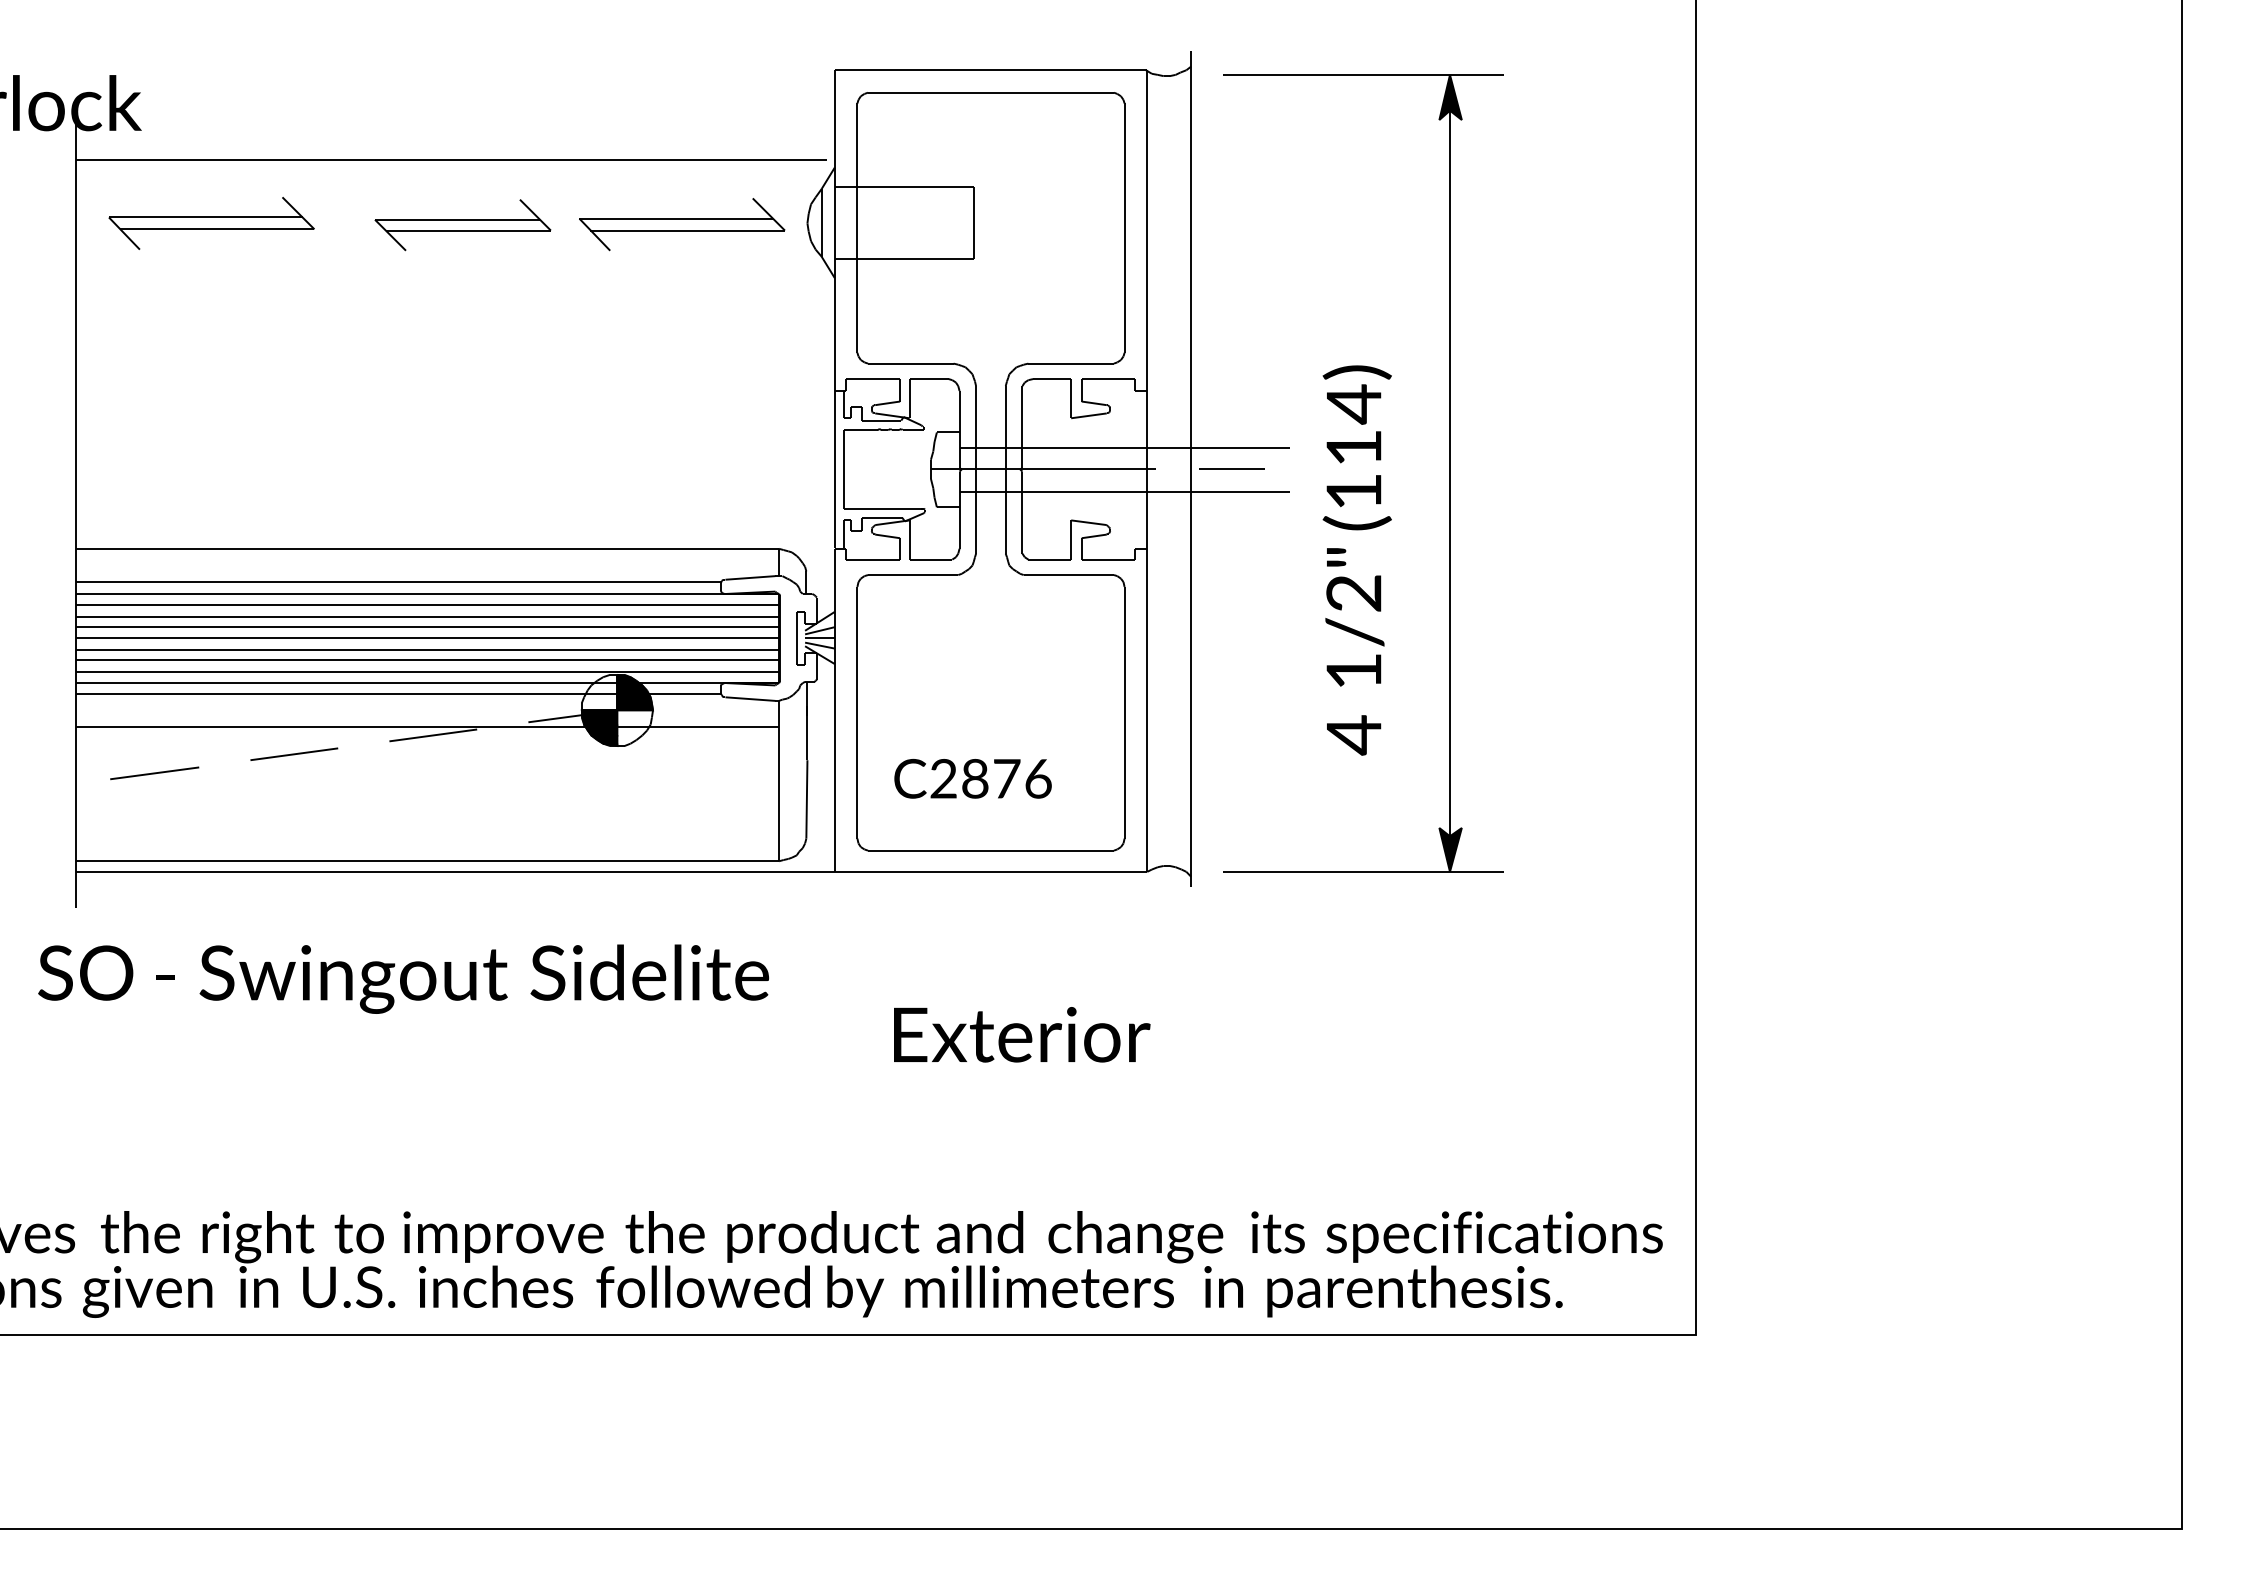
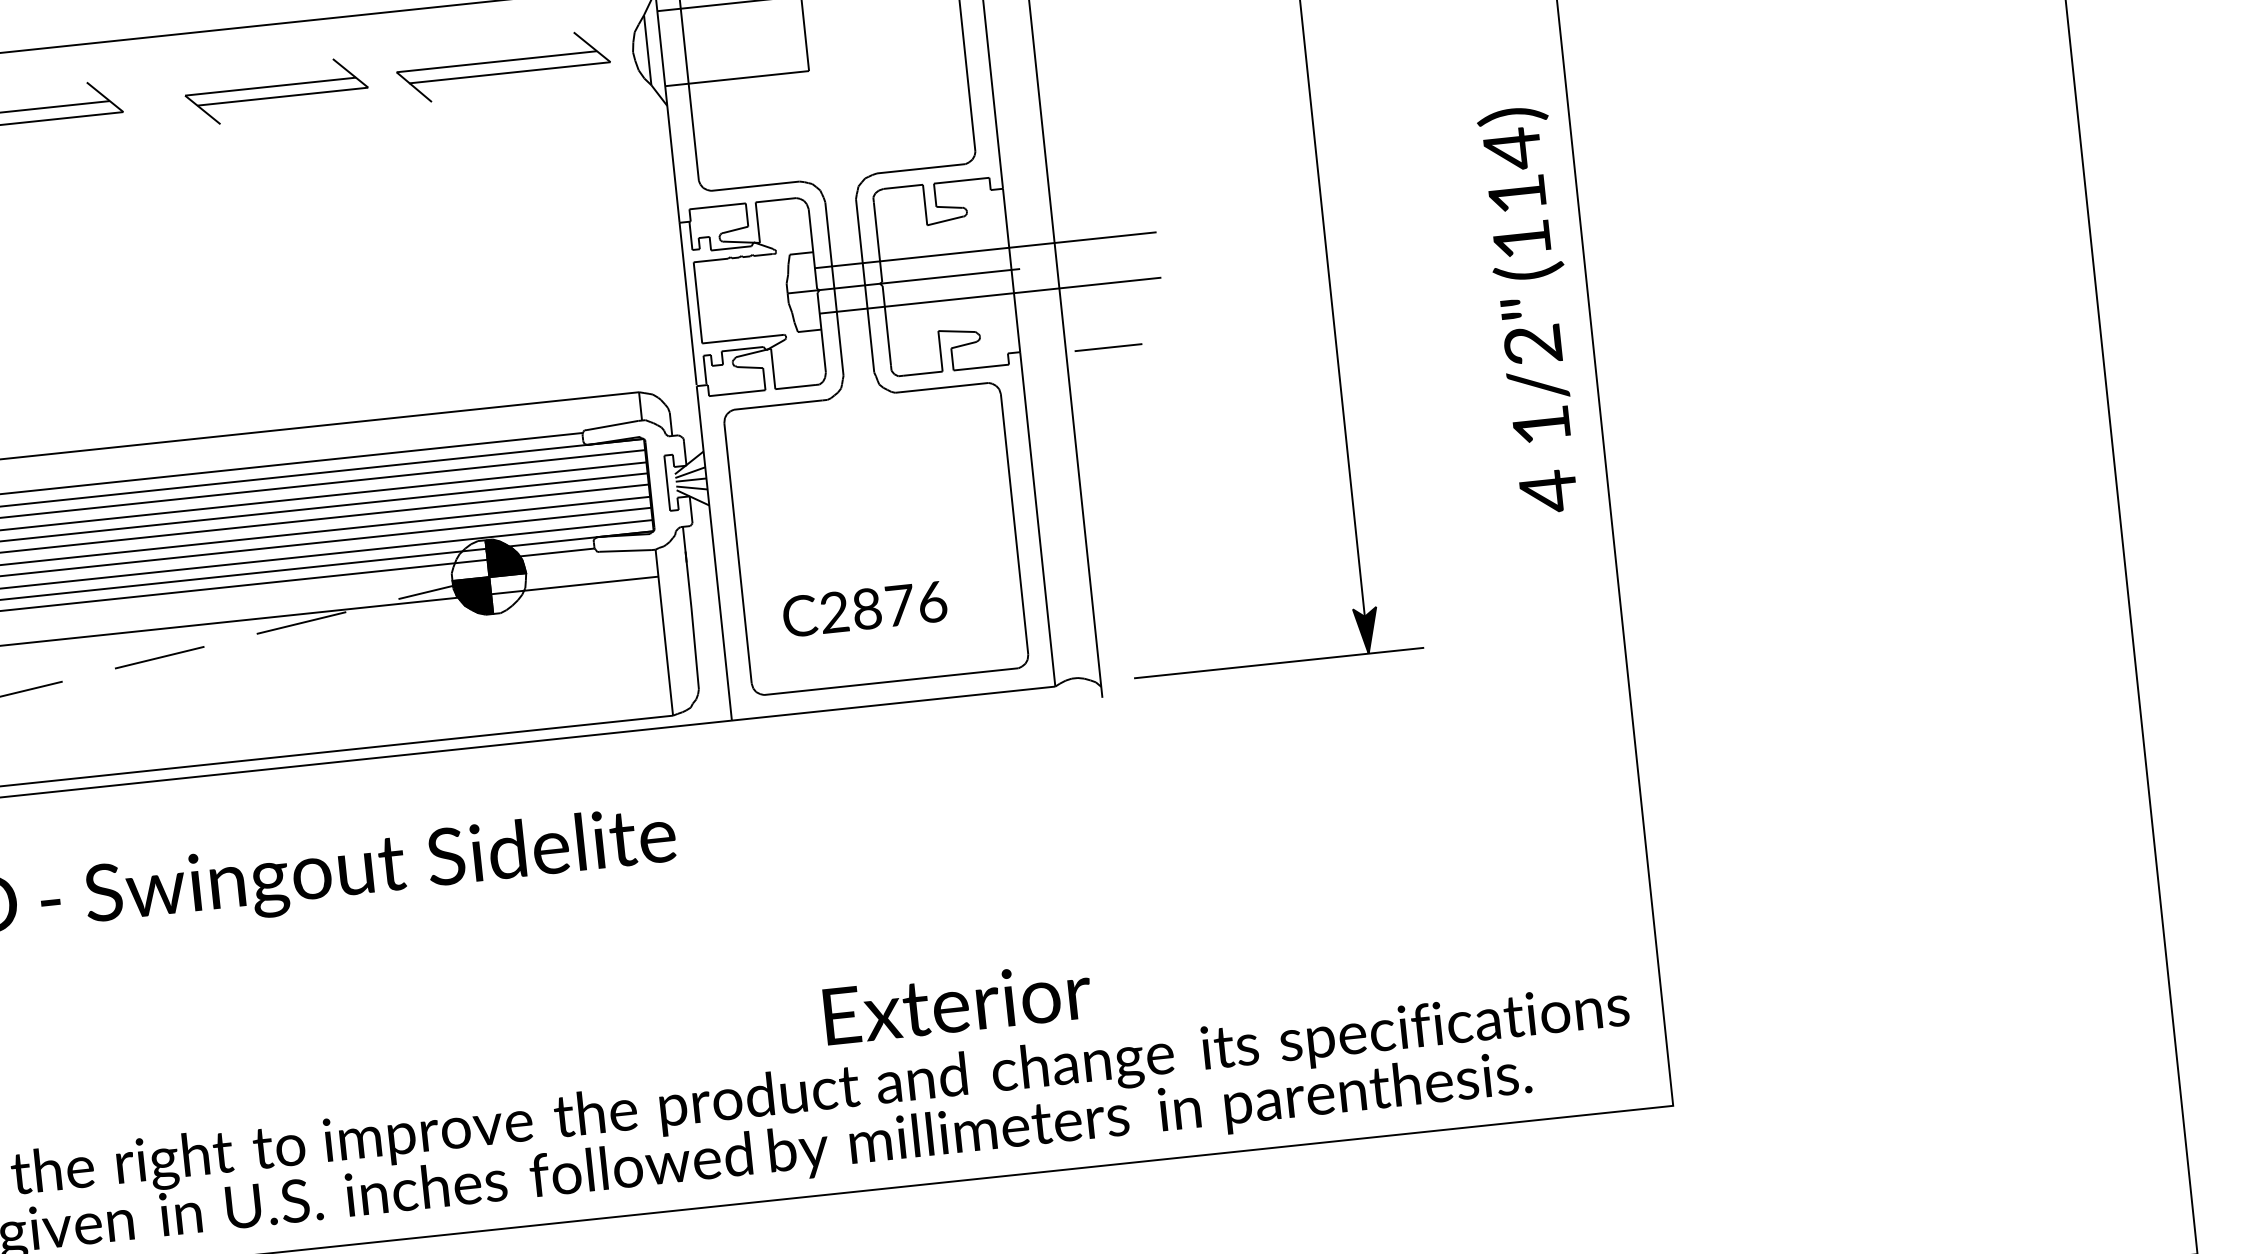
line: (1231, 468) -> (1107, 346), moved
text: (1356, 560) -> (1532, 310), moved
text: (1022, 1034) -> (958, 1003), moved

